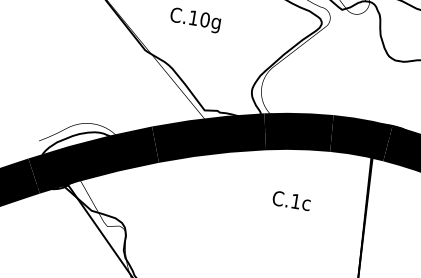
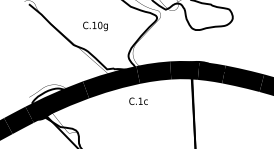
text: (291, 199) -> (138, 100), moved

